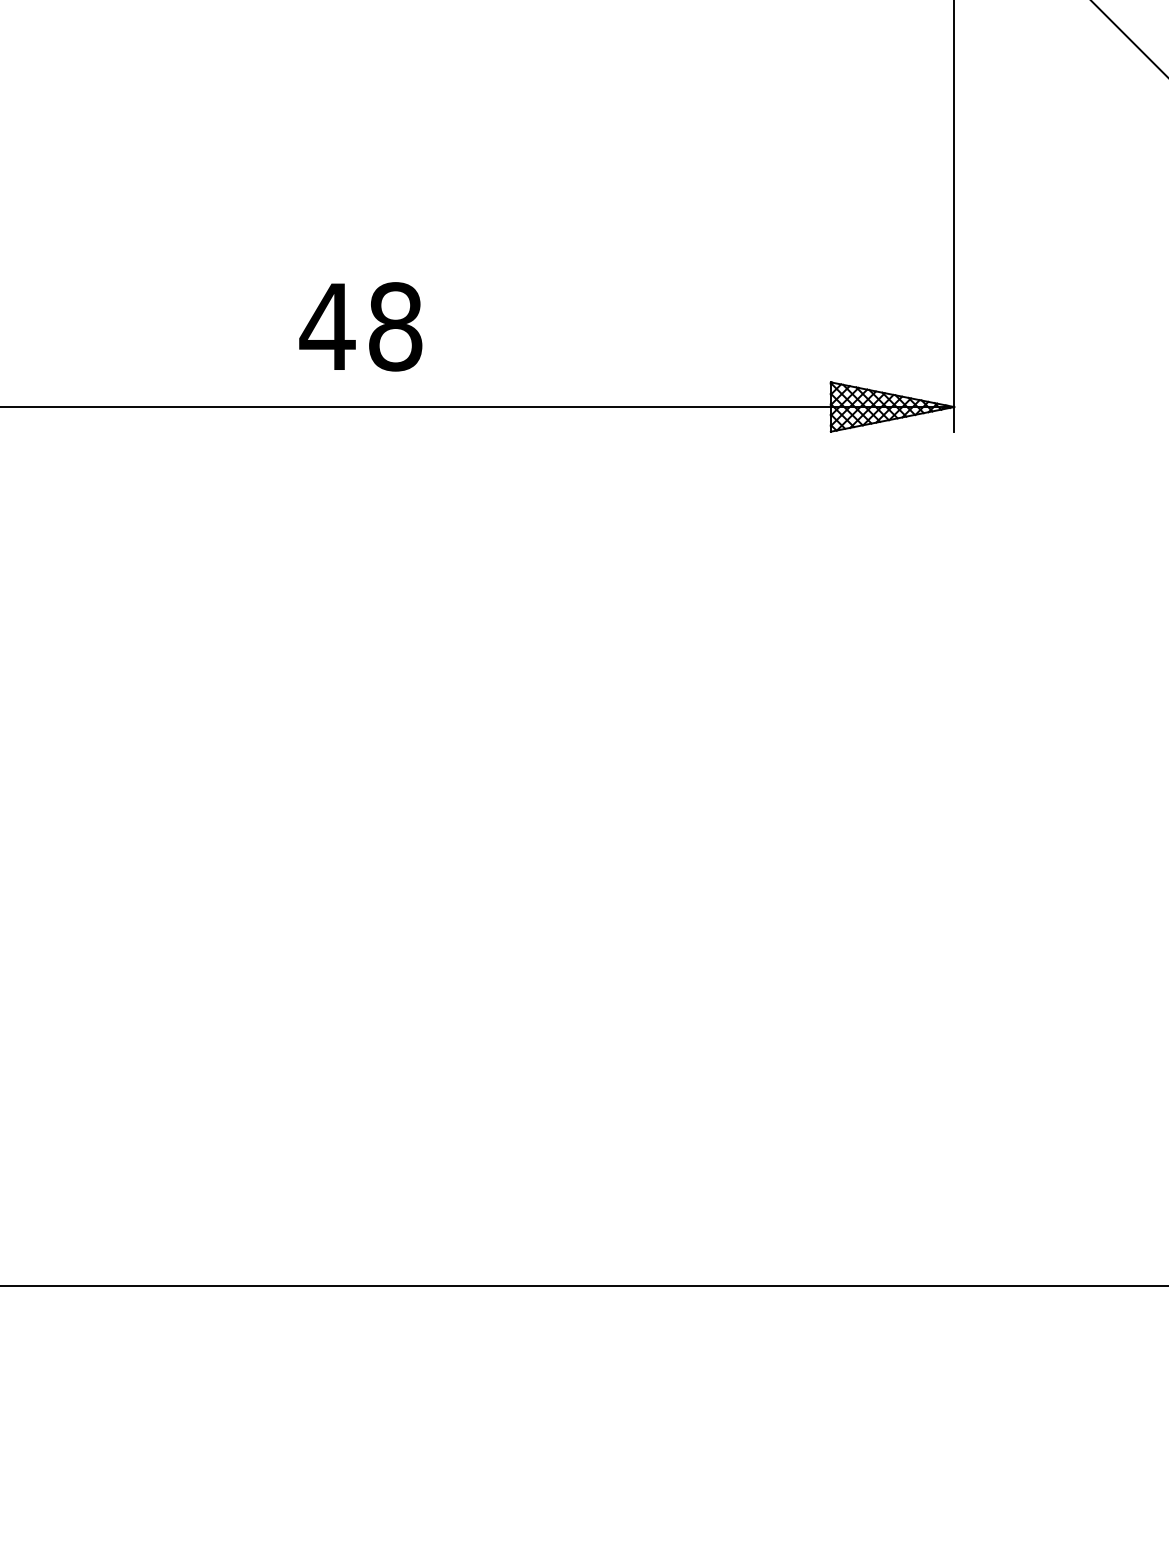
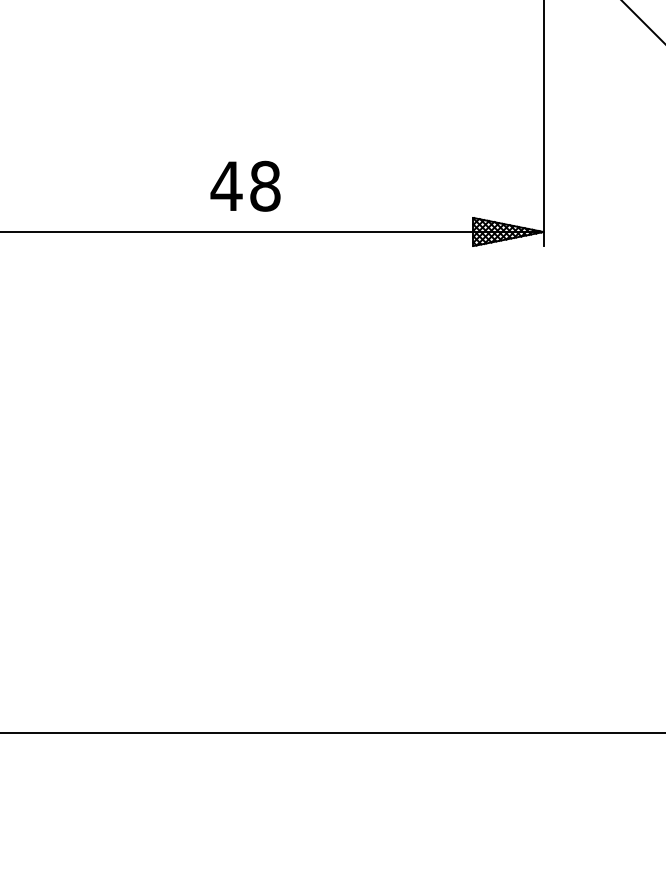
text: (360, 325) -> (245, 185), moved

